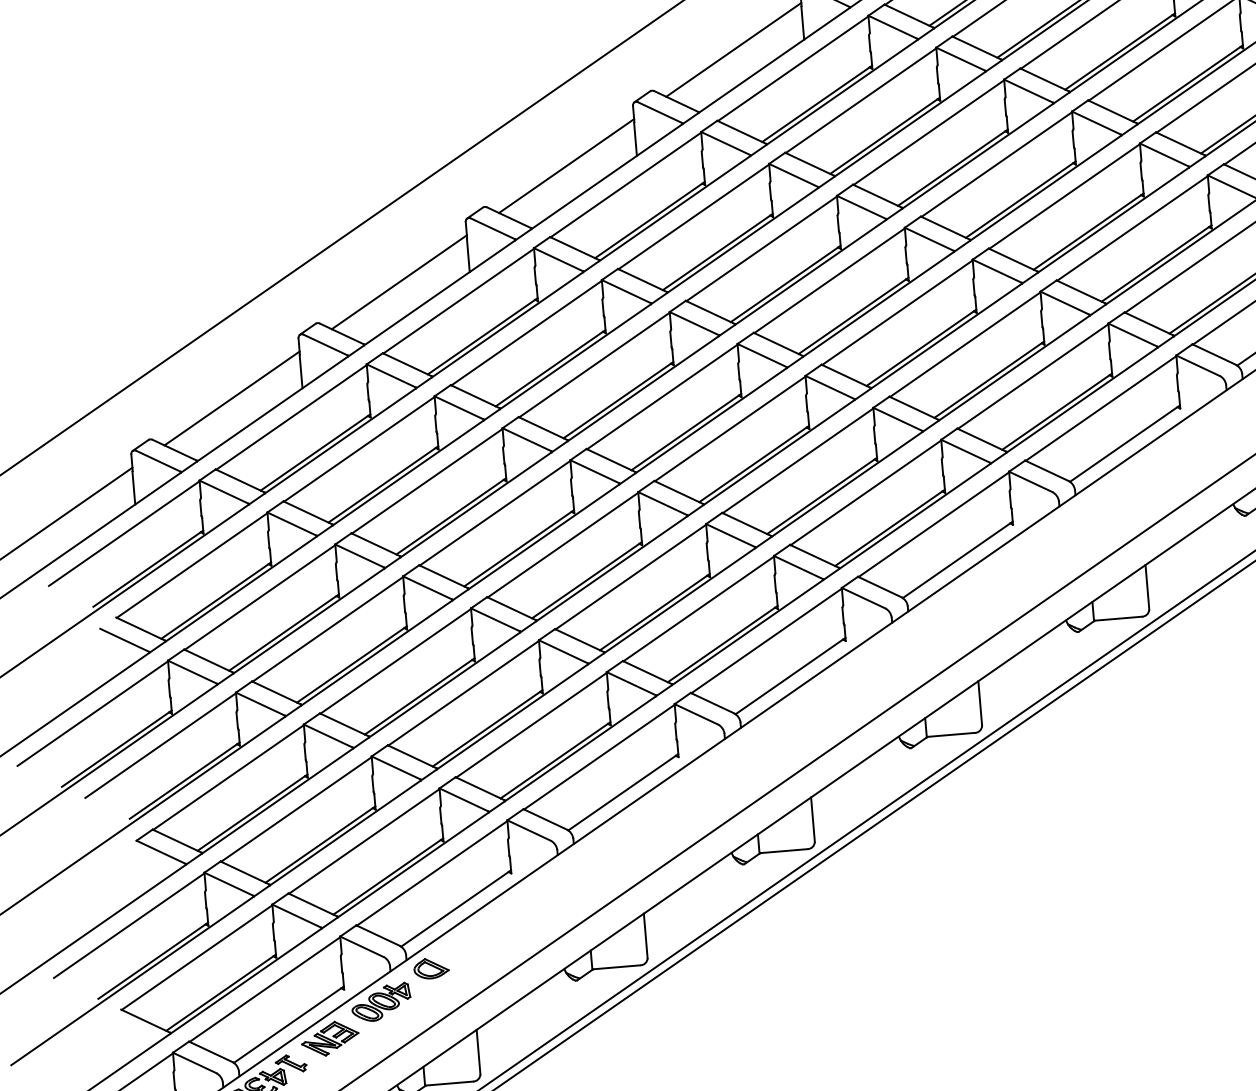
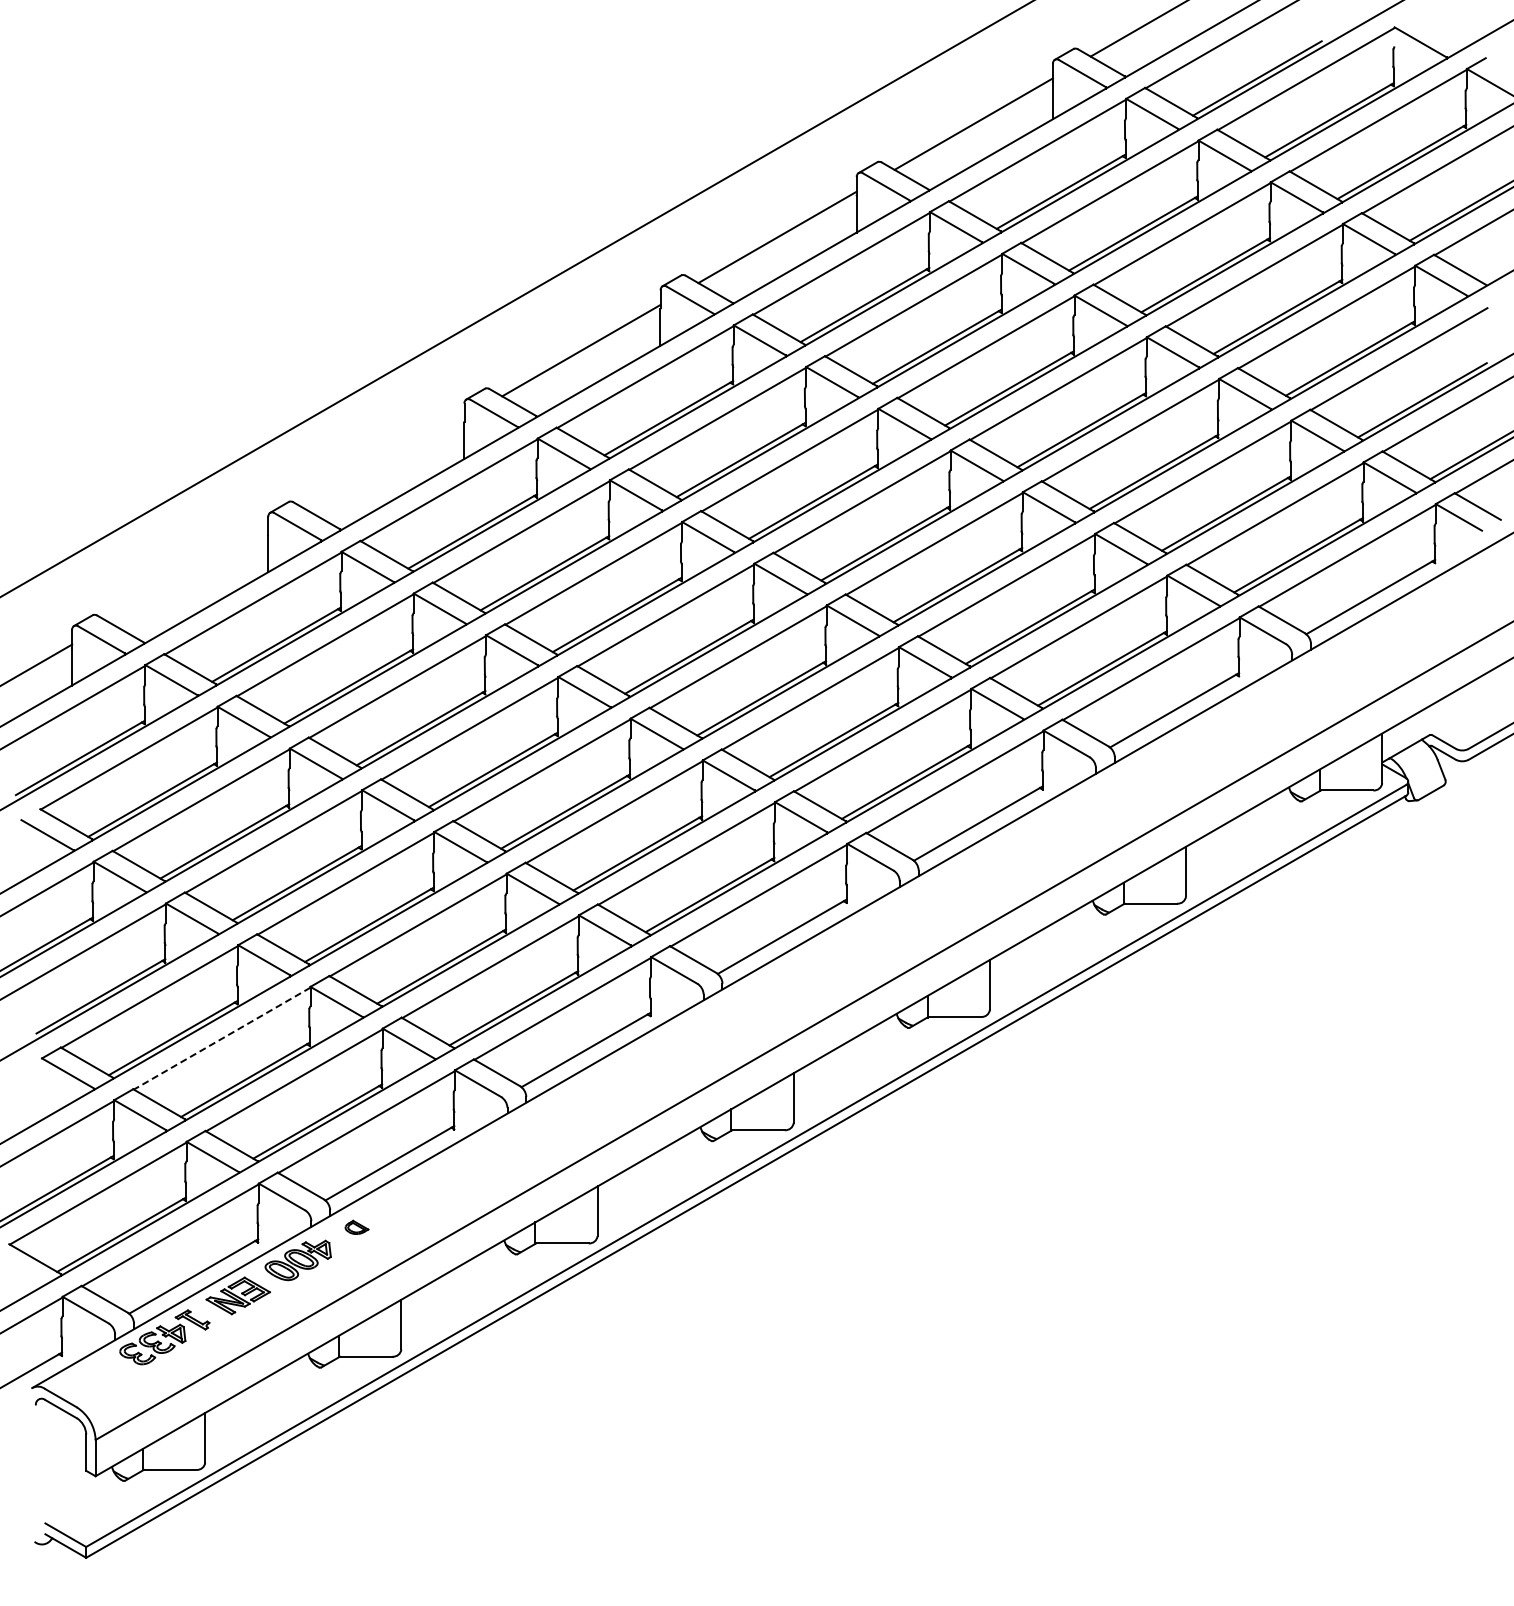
line: (399, 281) -> (385, 463), removed
line: (231, 397) -> (188, 576), removed
line: (296, 809) -> (222, 1038), solid -> dashed
part: (431, 968) -> (356, 1227), size x0.6

